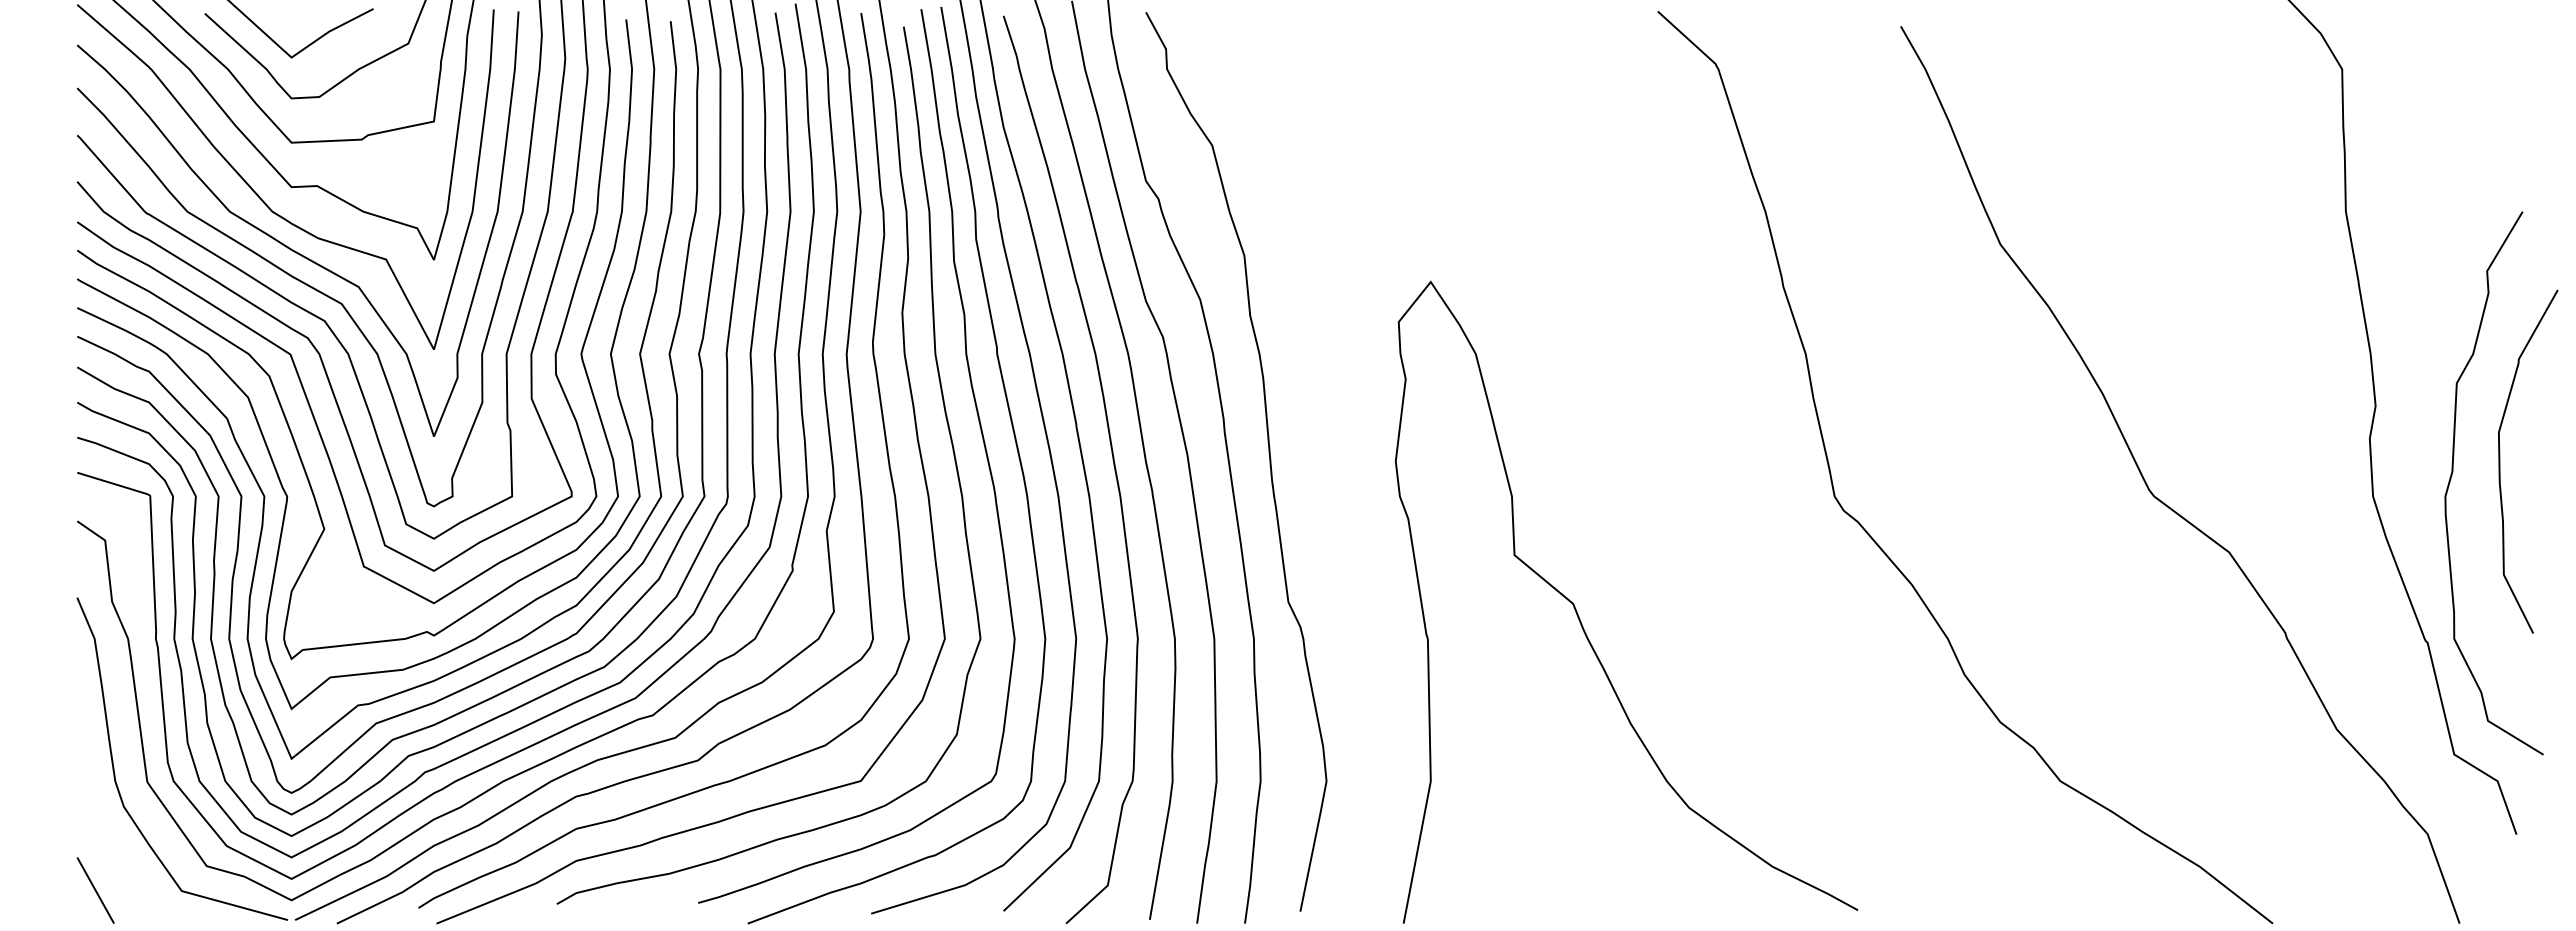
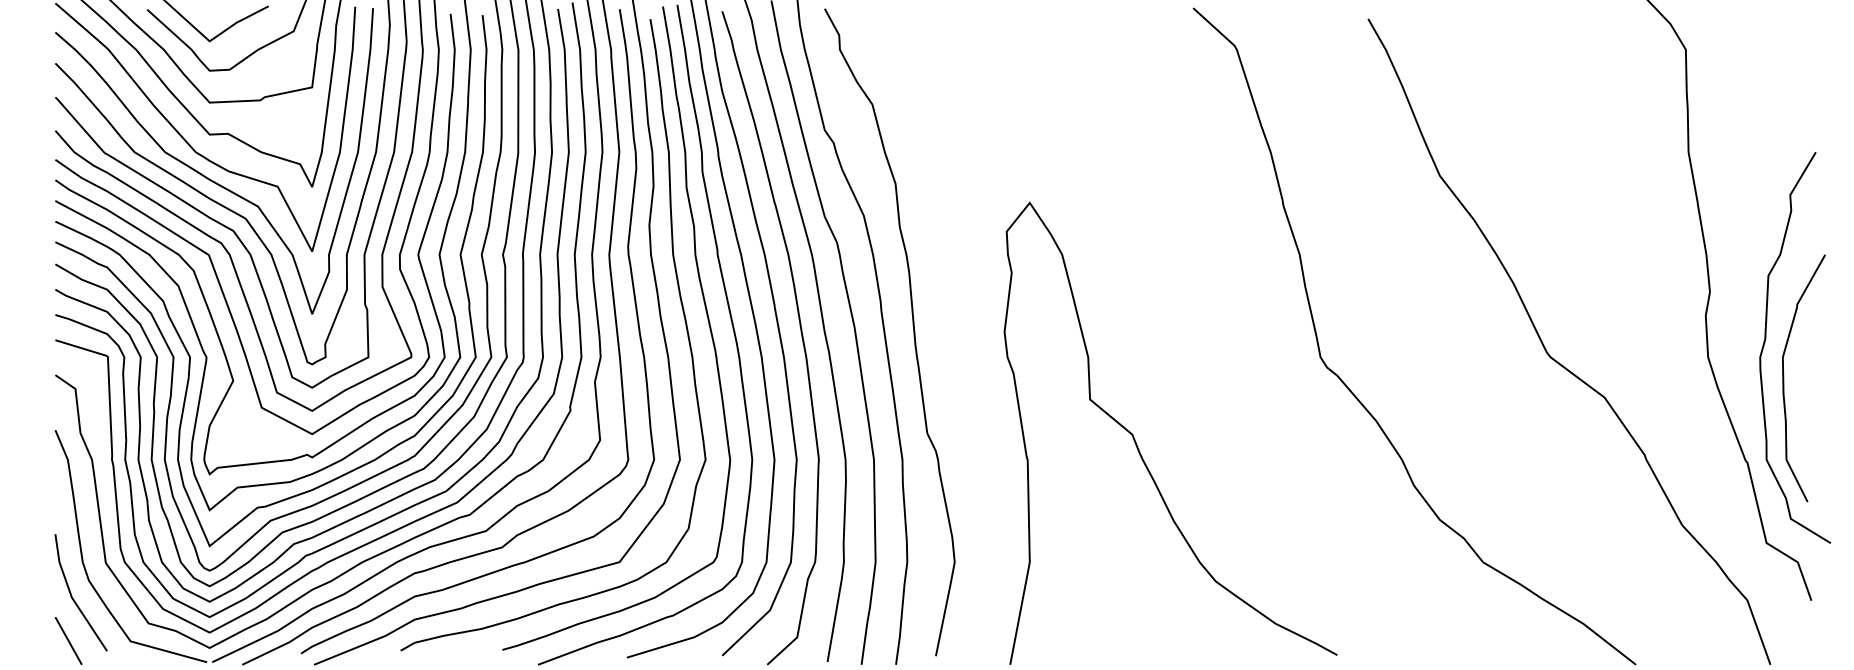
curve: (2500, 461) -> (1784, 378), moved
line: (100, 827) -> (72, 595), added

